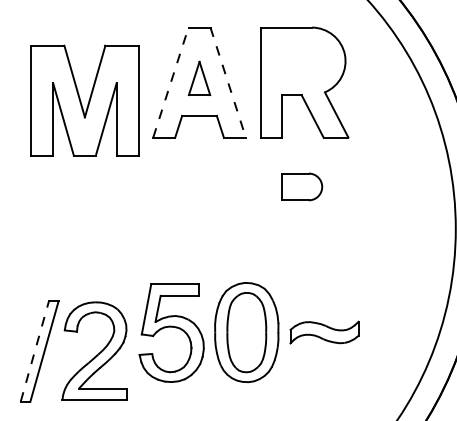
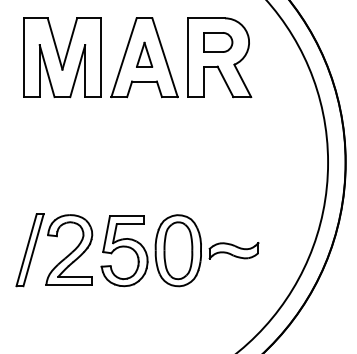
line: (171, 82) -> (124, 57), dashed -> solid
line: (228, 83) -> (165, 58), dashed -> solid
part: (84, 100) -> (62, 57), moved
part: (302, 187) -> (218, 42), moved
part: (248, 332) -> (179, 250), moved
line: (34, 350) -> (26, 249), dashed -> solid

